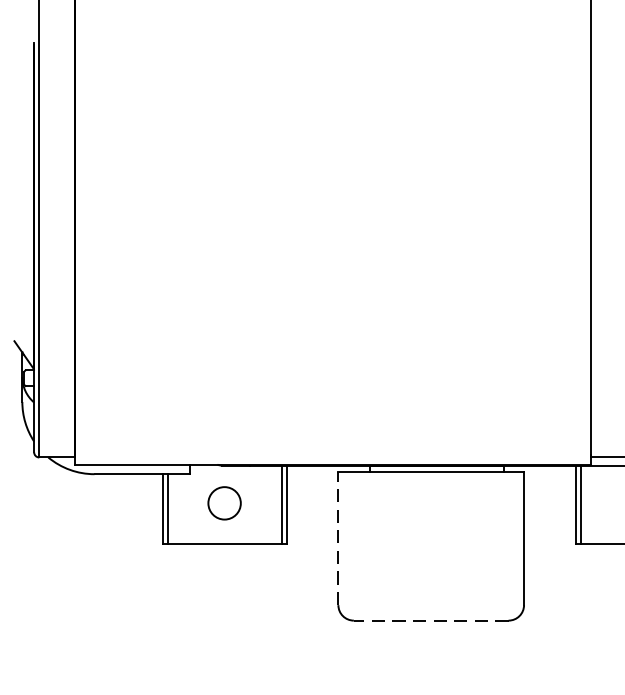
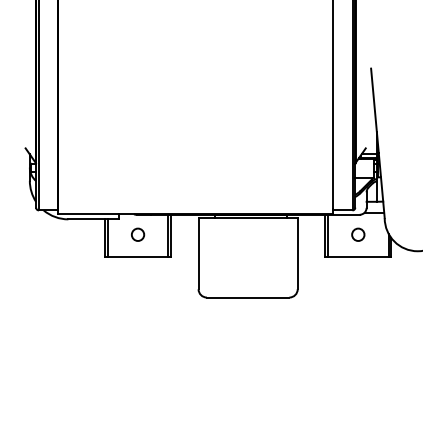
circle: (225, 502) -> (138, 234), size x0.71
line: (338, 538) -> (198, 253), dashed -> solid
line: (430, 620) -> (247, 297), dashed -> solid

